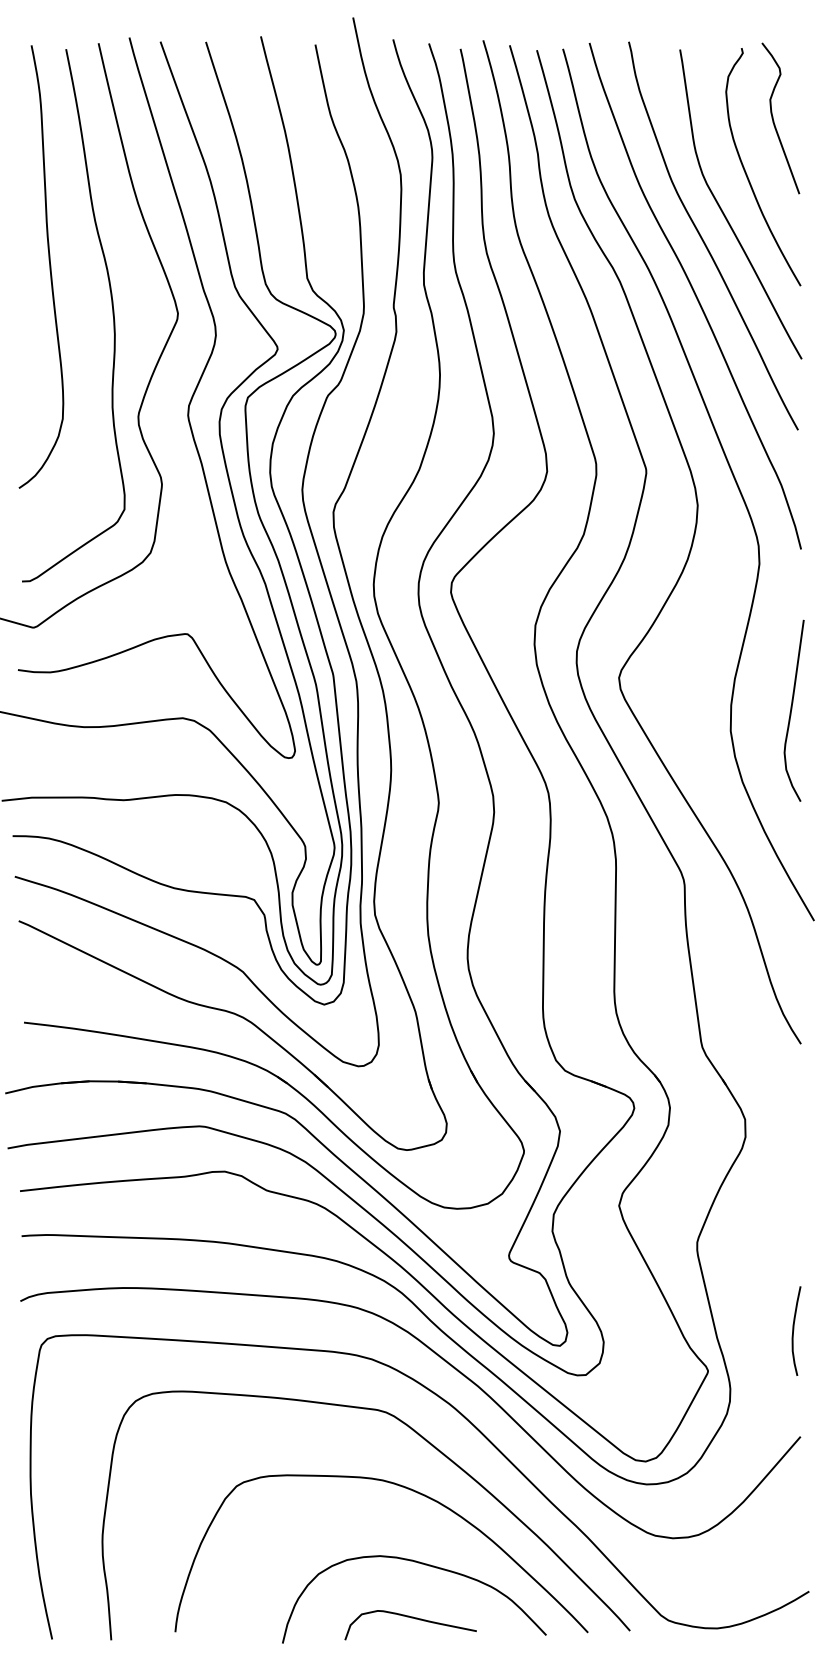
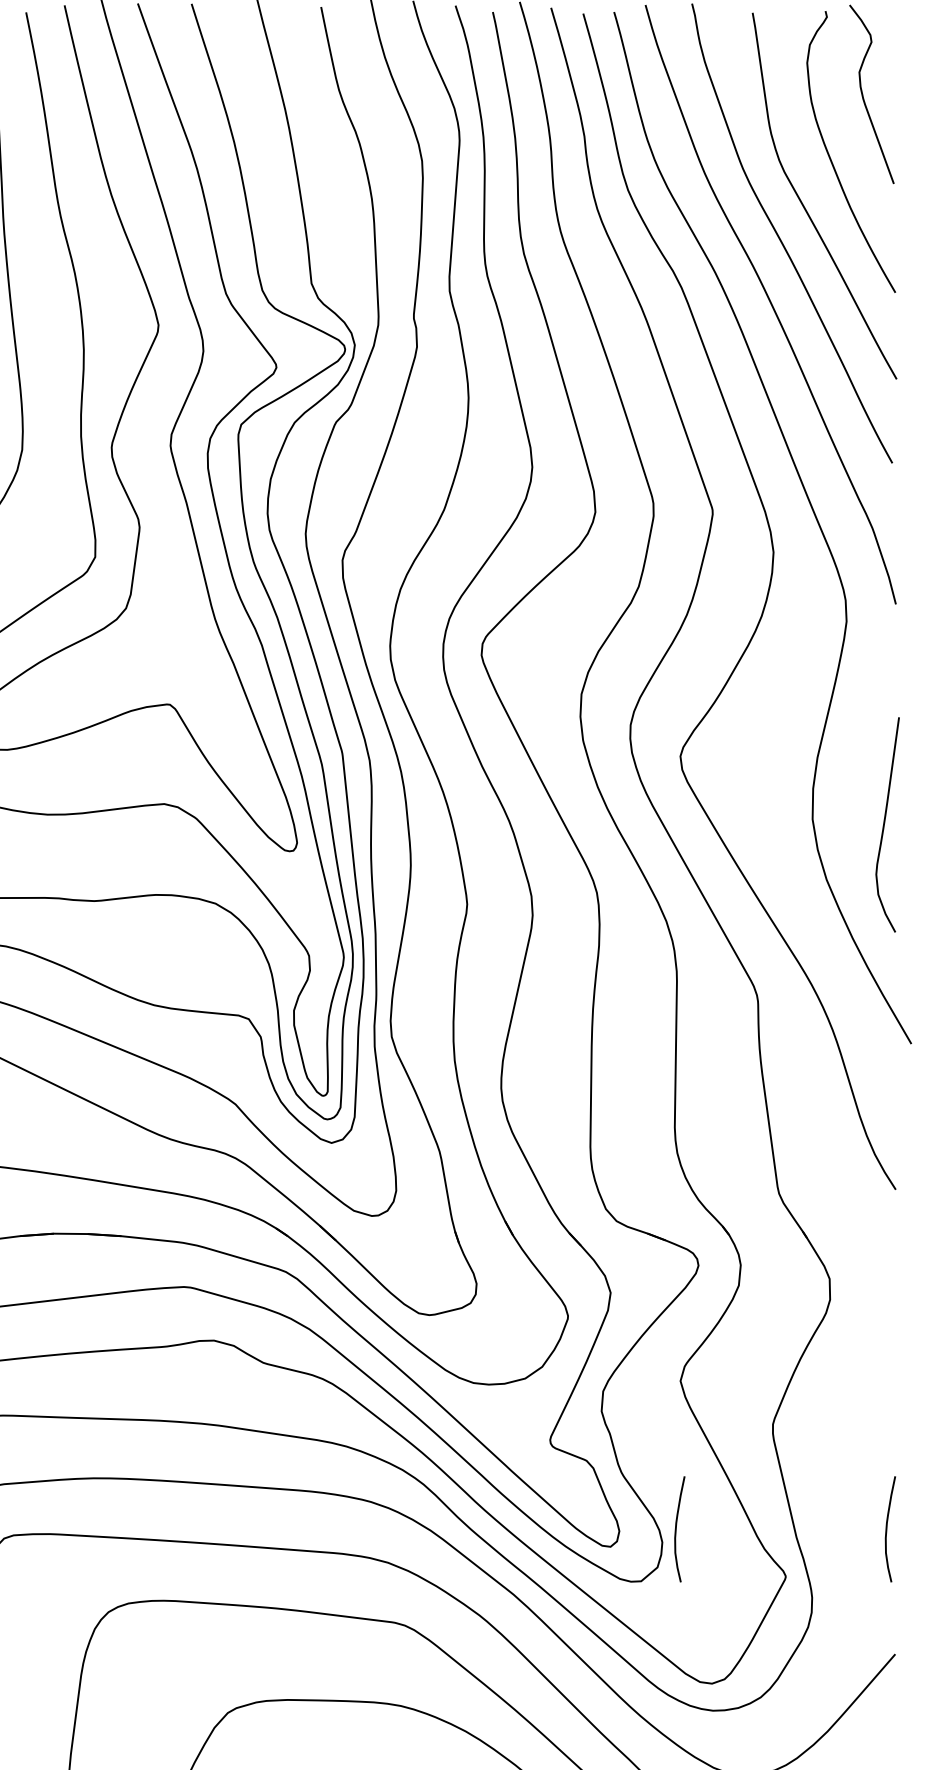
curve: (792, 709) -> (885, 823), moved
curve: (616, 1330) -> (677, 1528), added

